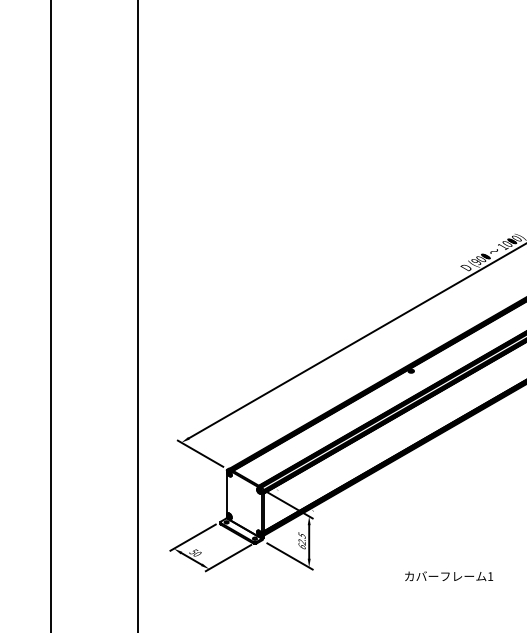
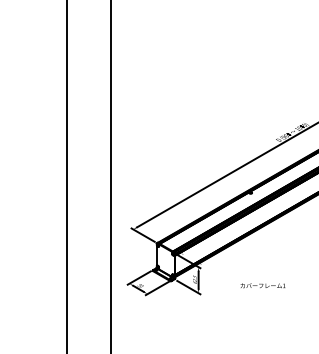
text: (448, 575) -> (262, 285), moved

